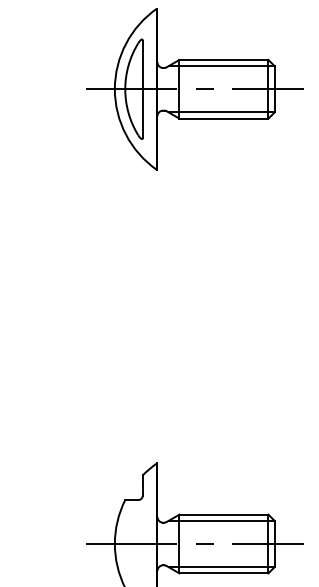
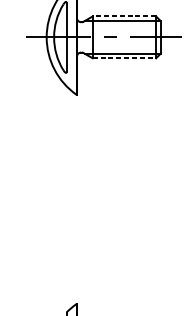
line: (223, 59) -> (124, 16), solid -> dashed
line: (223, 118) -> (124, 58), solid -> dashed

